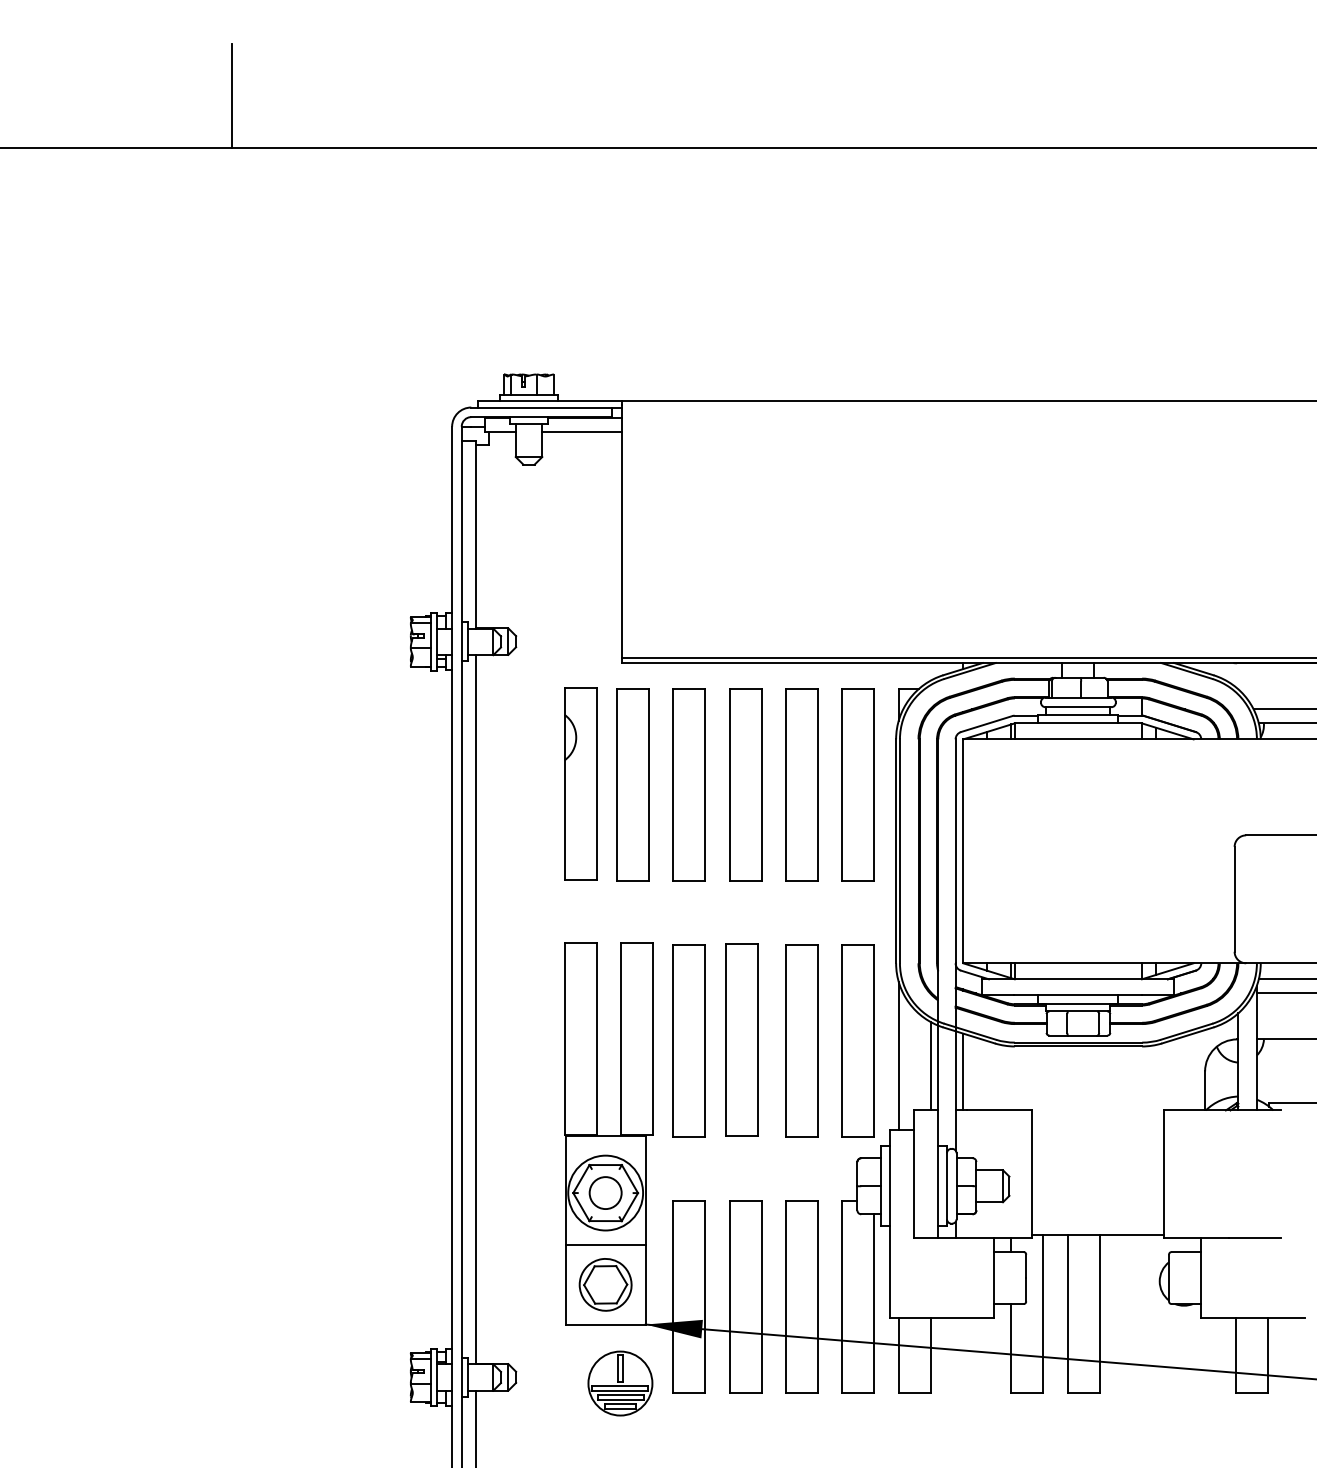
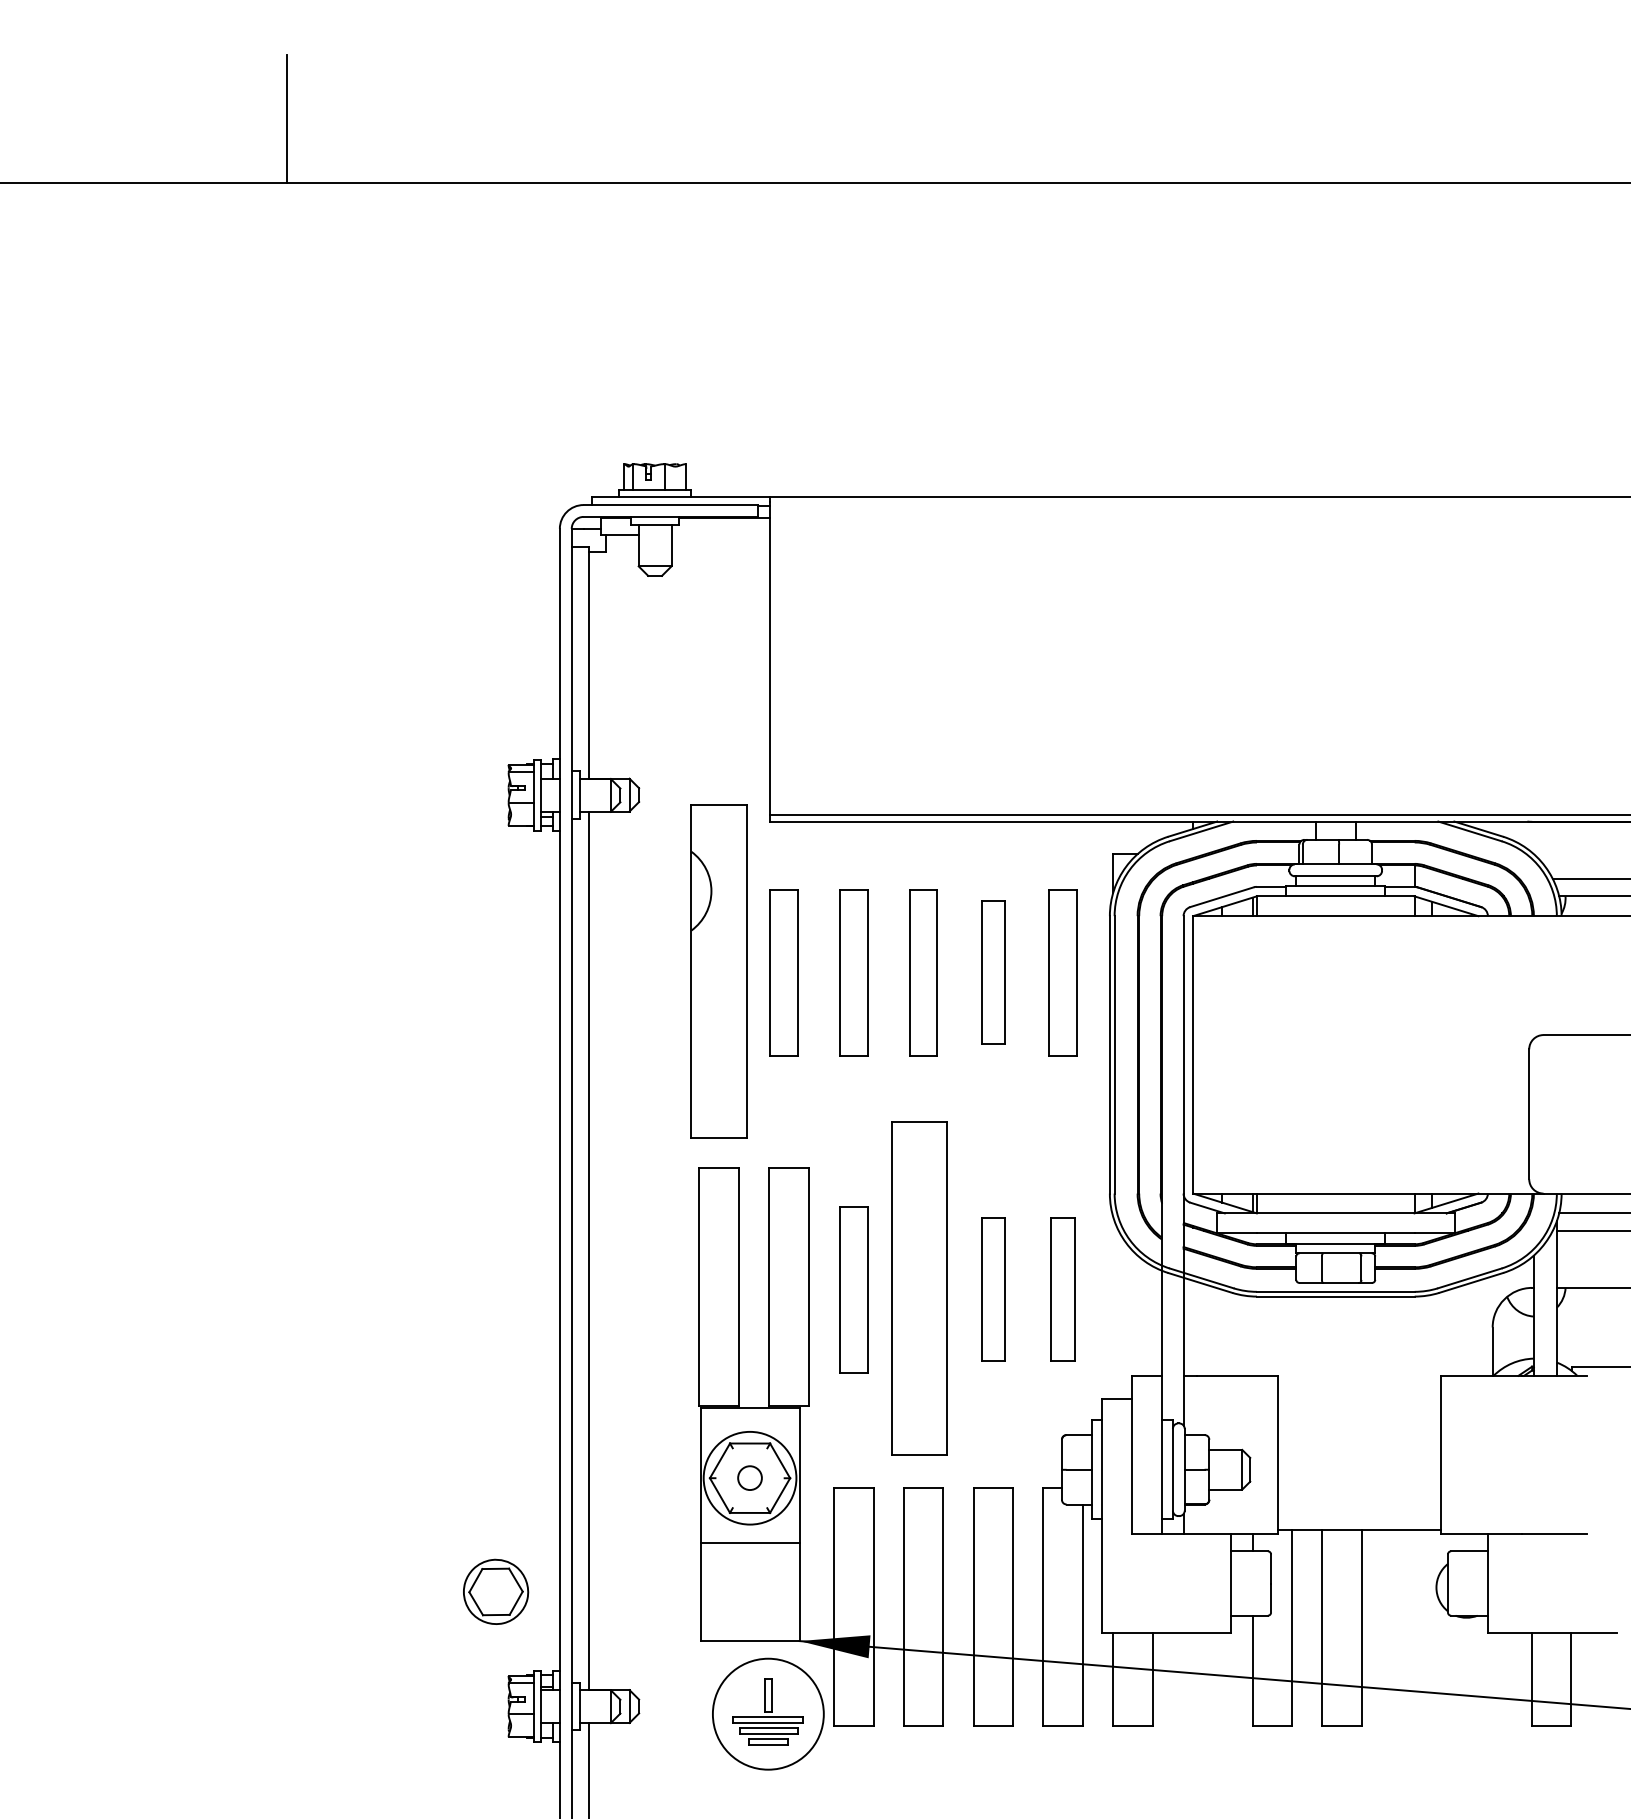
line: (581, 431) -> (720, 534), removed
part: (580, 783) -> (718, 970), size x1.4
part: (632, 784) -> (783, 972), size x0.7
part: (689, 784) -> (853, 972), size x0.7
part: (745, 784) -> (923, 972), size x0.7
part: (802, 784) -> (993, 972), size x0.6
part: (857, 784) -> (1062, 972), size x0.7
part: (741, 1039) -> (918, 1288), size x1.4
part: (689, 1040) -> (853, 1289), size x0.7
part: (802, 1040) -> (993, 1289), size x0.6
part: (857, 1040) -> (1062, 1289), size x0.6
line: (899, 1055) -> (1113, 1307), removed
line: (930, 1065) -> (1152, 1320), removed
line: (963, 1071) -> (1193, 1327), removed
circle: (605, 1192) -> (749, 1477), size x0.6
part: (606, 1284) -> (496, 1591), moved
circle: (619, 1382) -> (767, 1713), size x1.4

